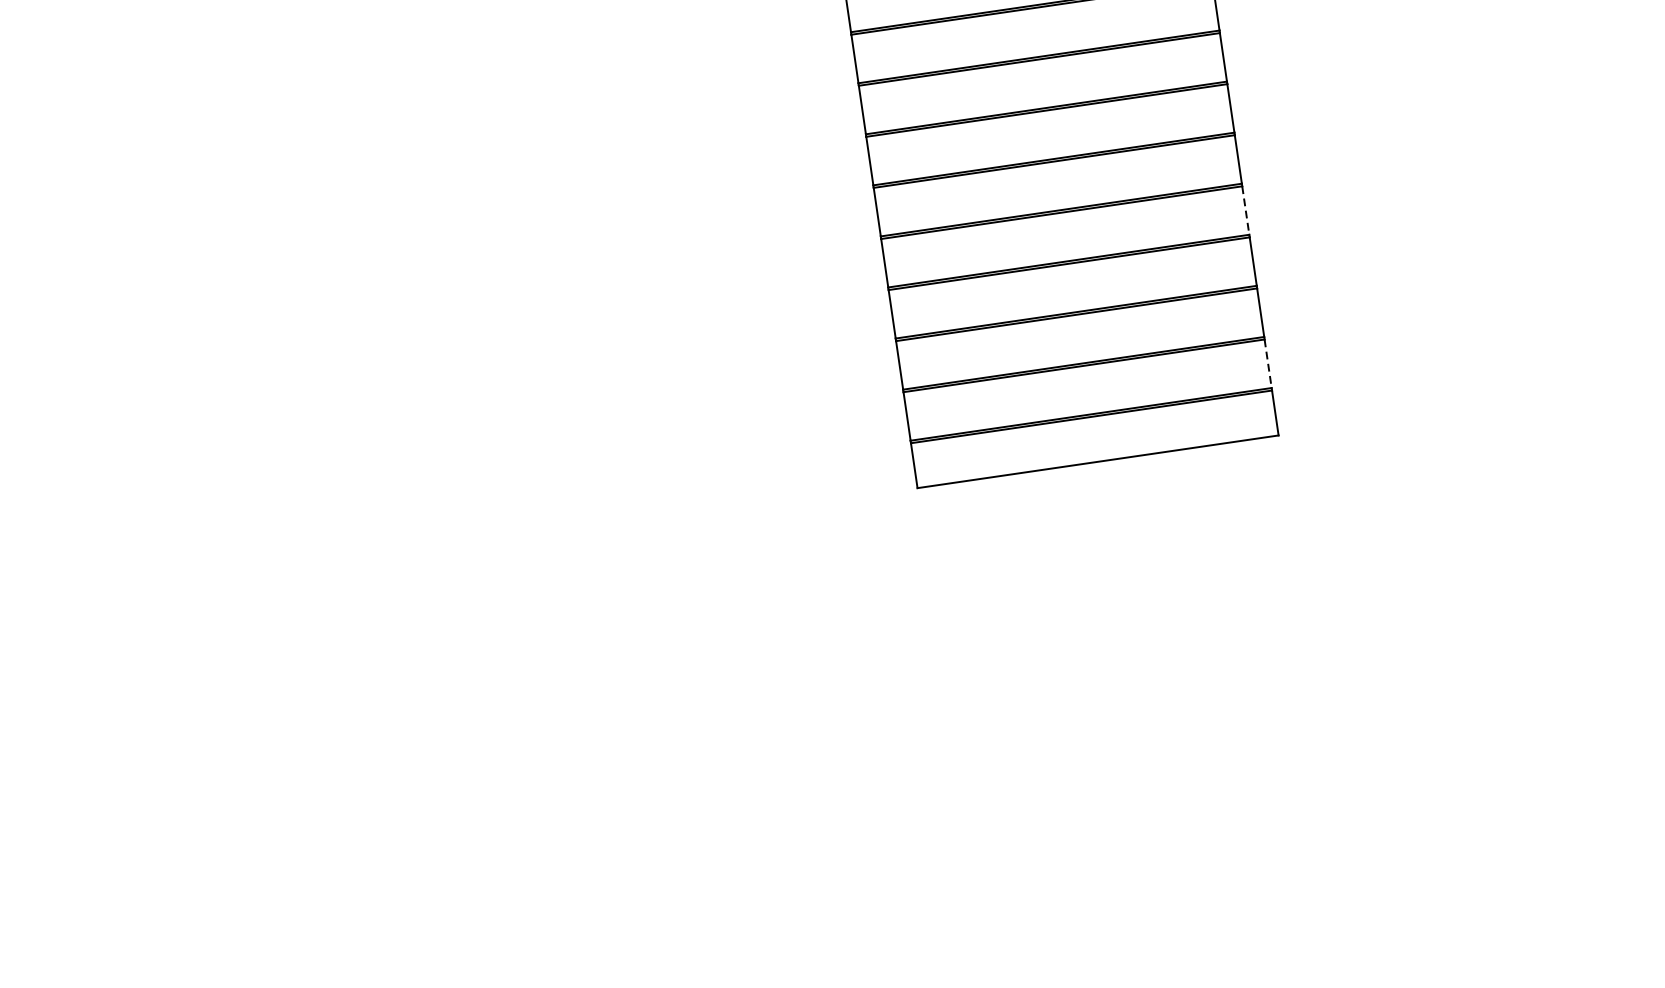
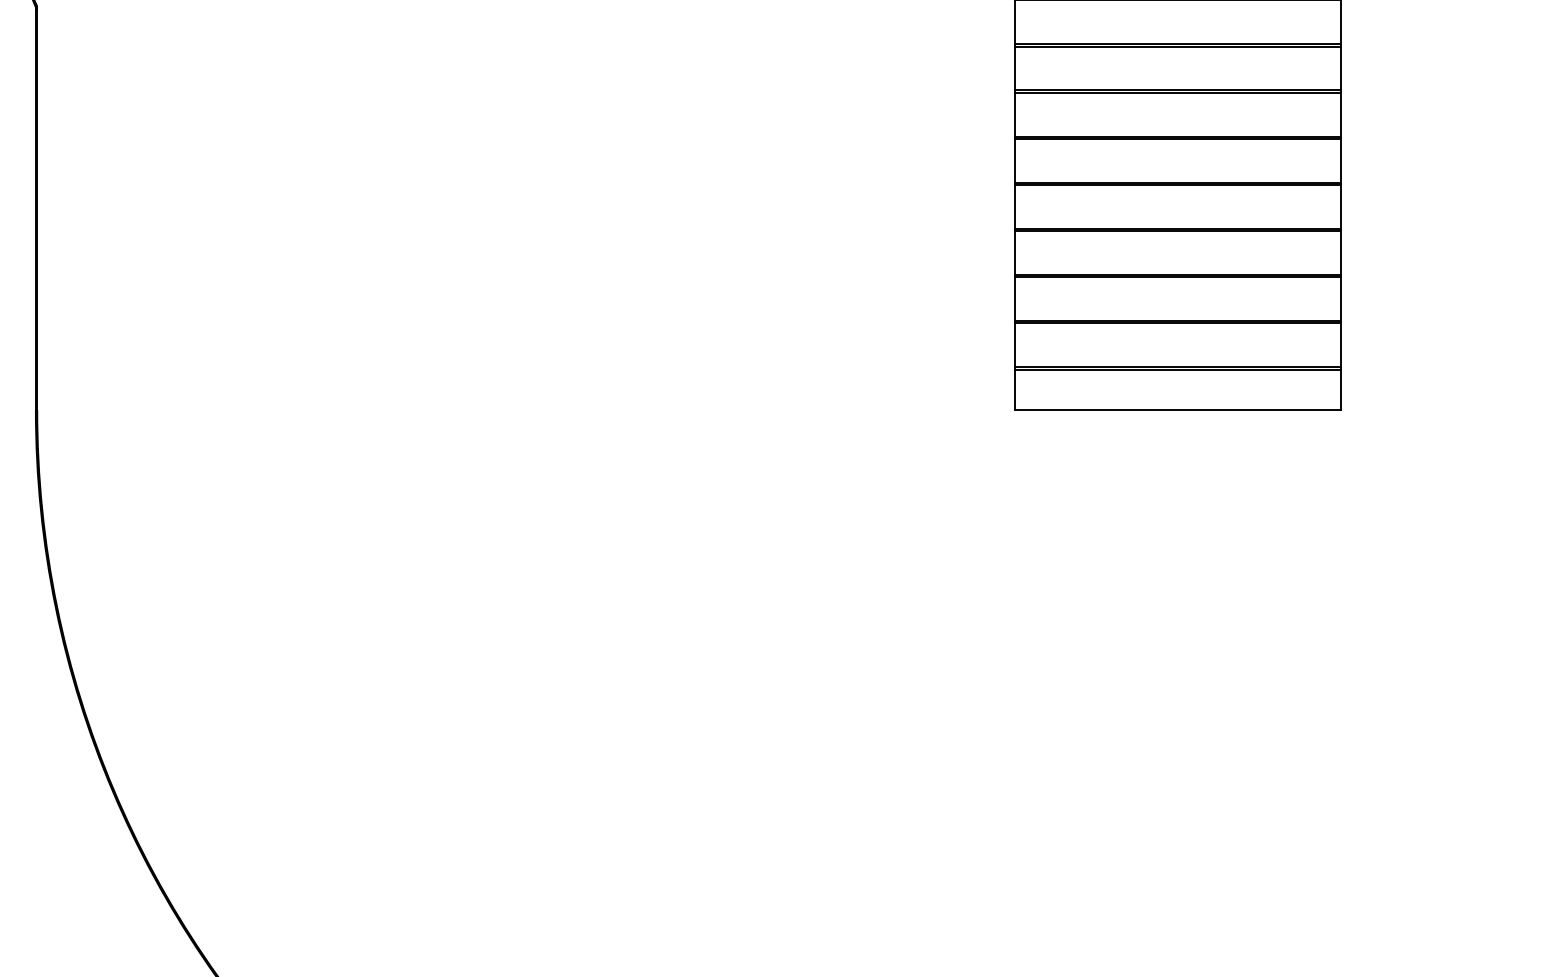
line: (1246, 210) -> (1341, 206), dashed -> solid
line: (1268, 363) -> (1341, 345), dashed -> solid

